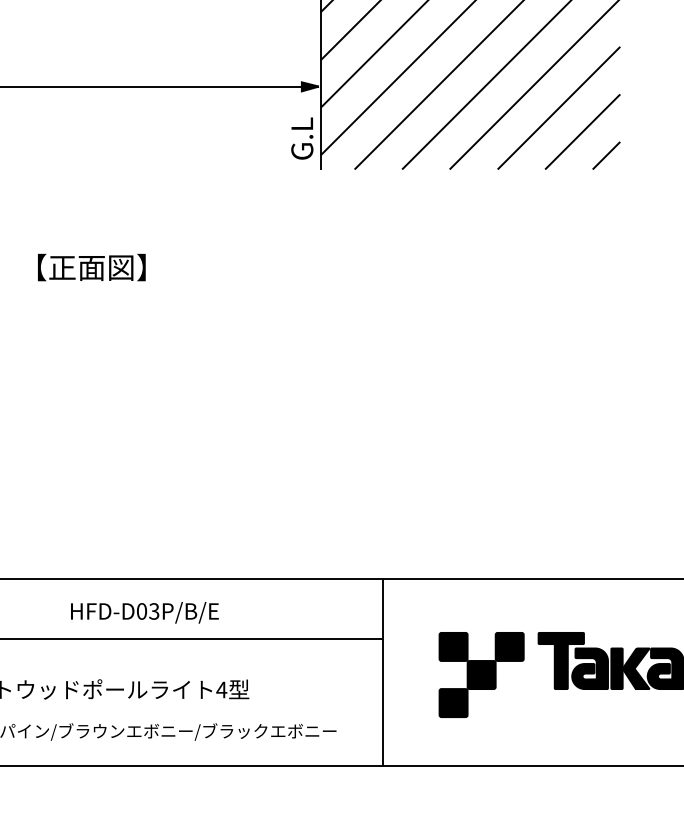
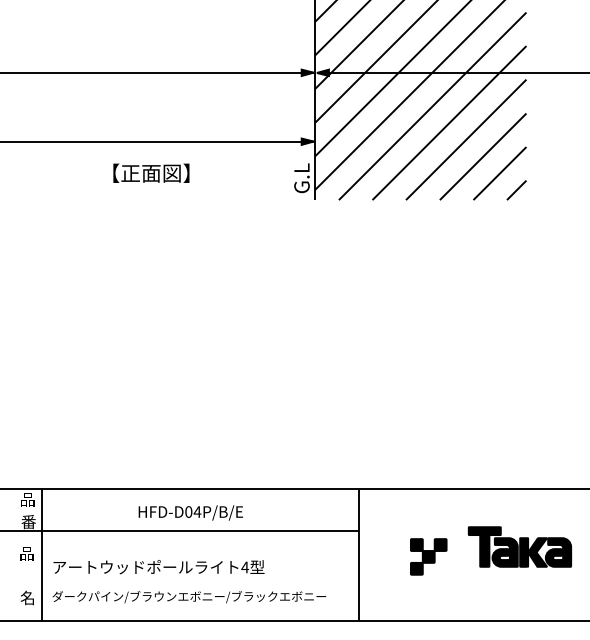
text: (91, 266) -> (151, 172), moved
text: (154, 610) -> (197, 511), HFD-D03P/B/E -> HFD-D04P/B/E
part: (481, 674) -> (428, 556), size x0.6

